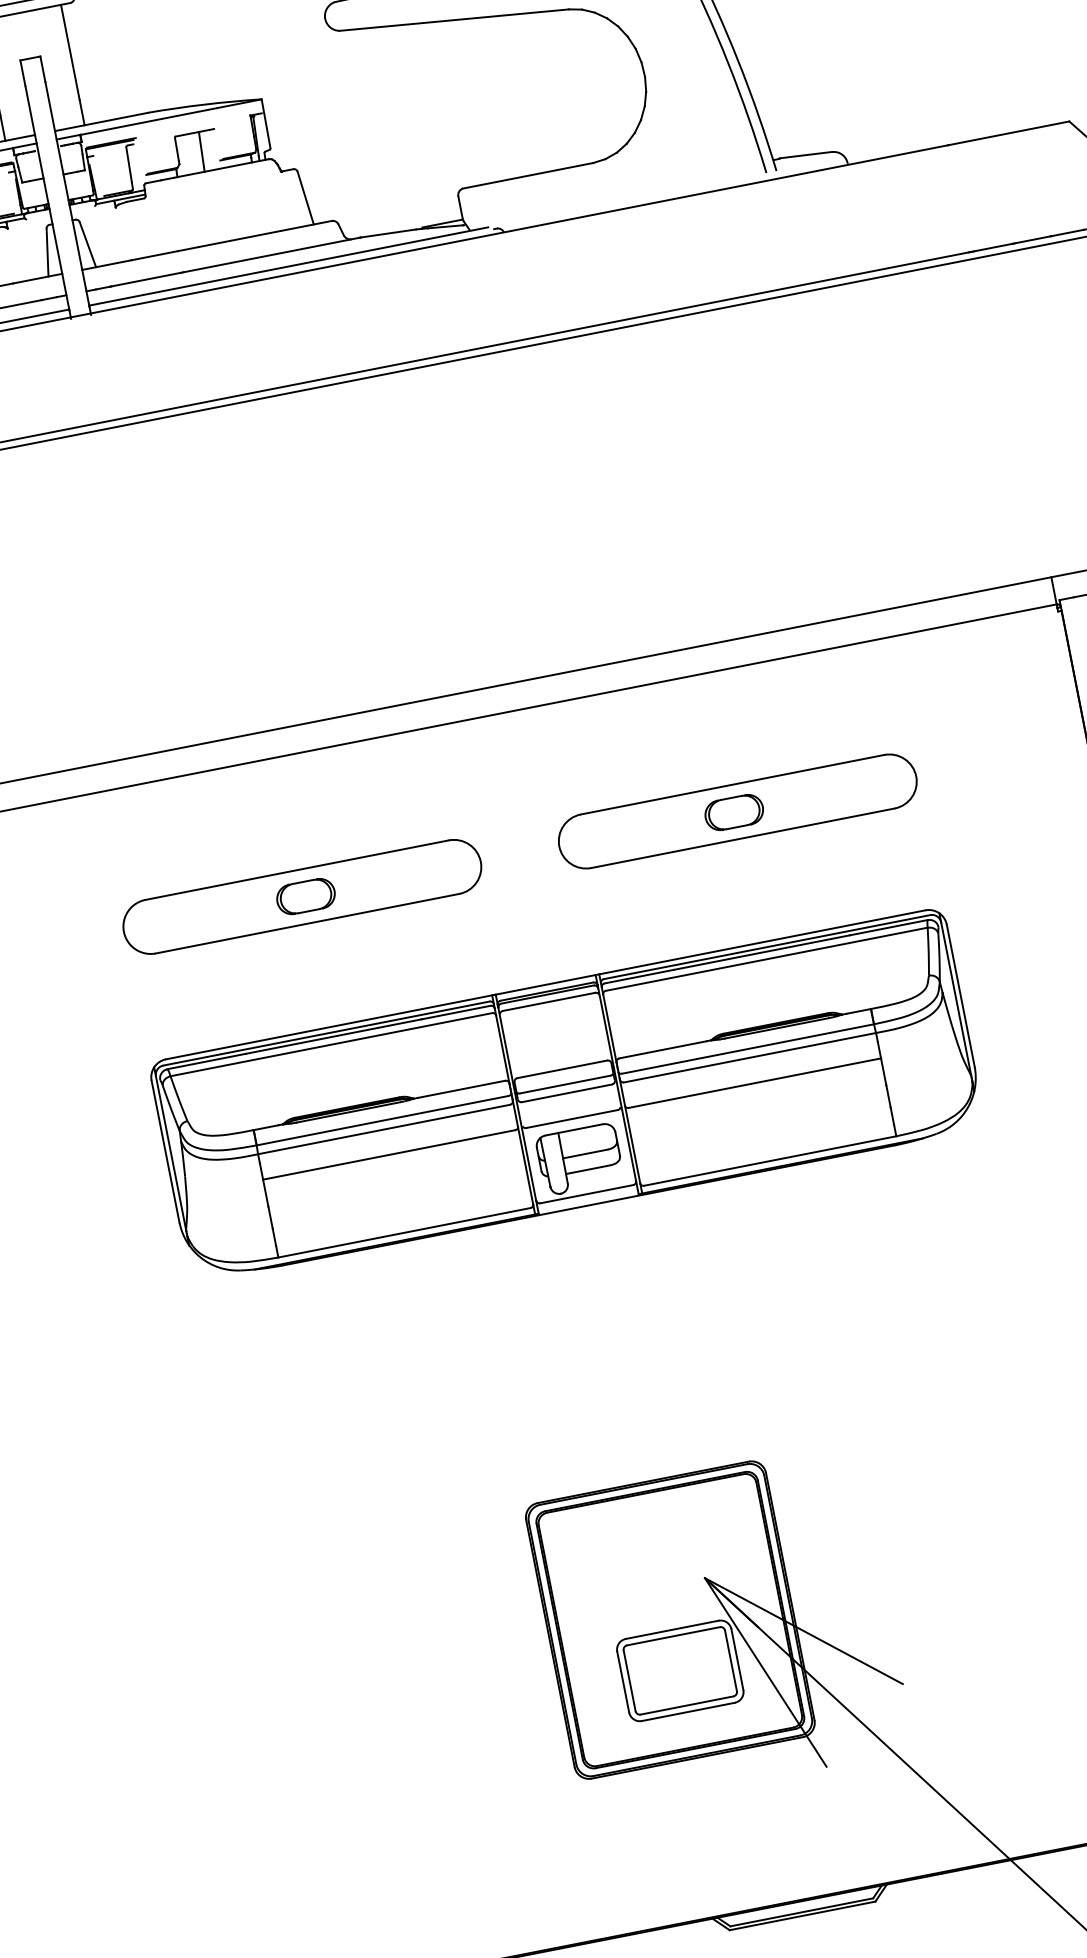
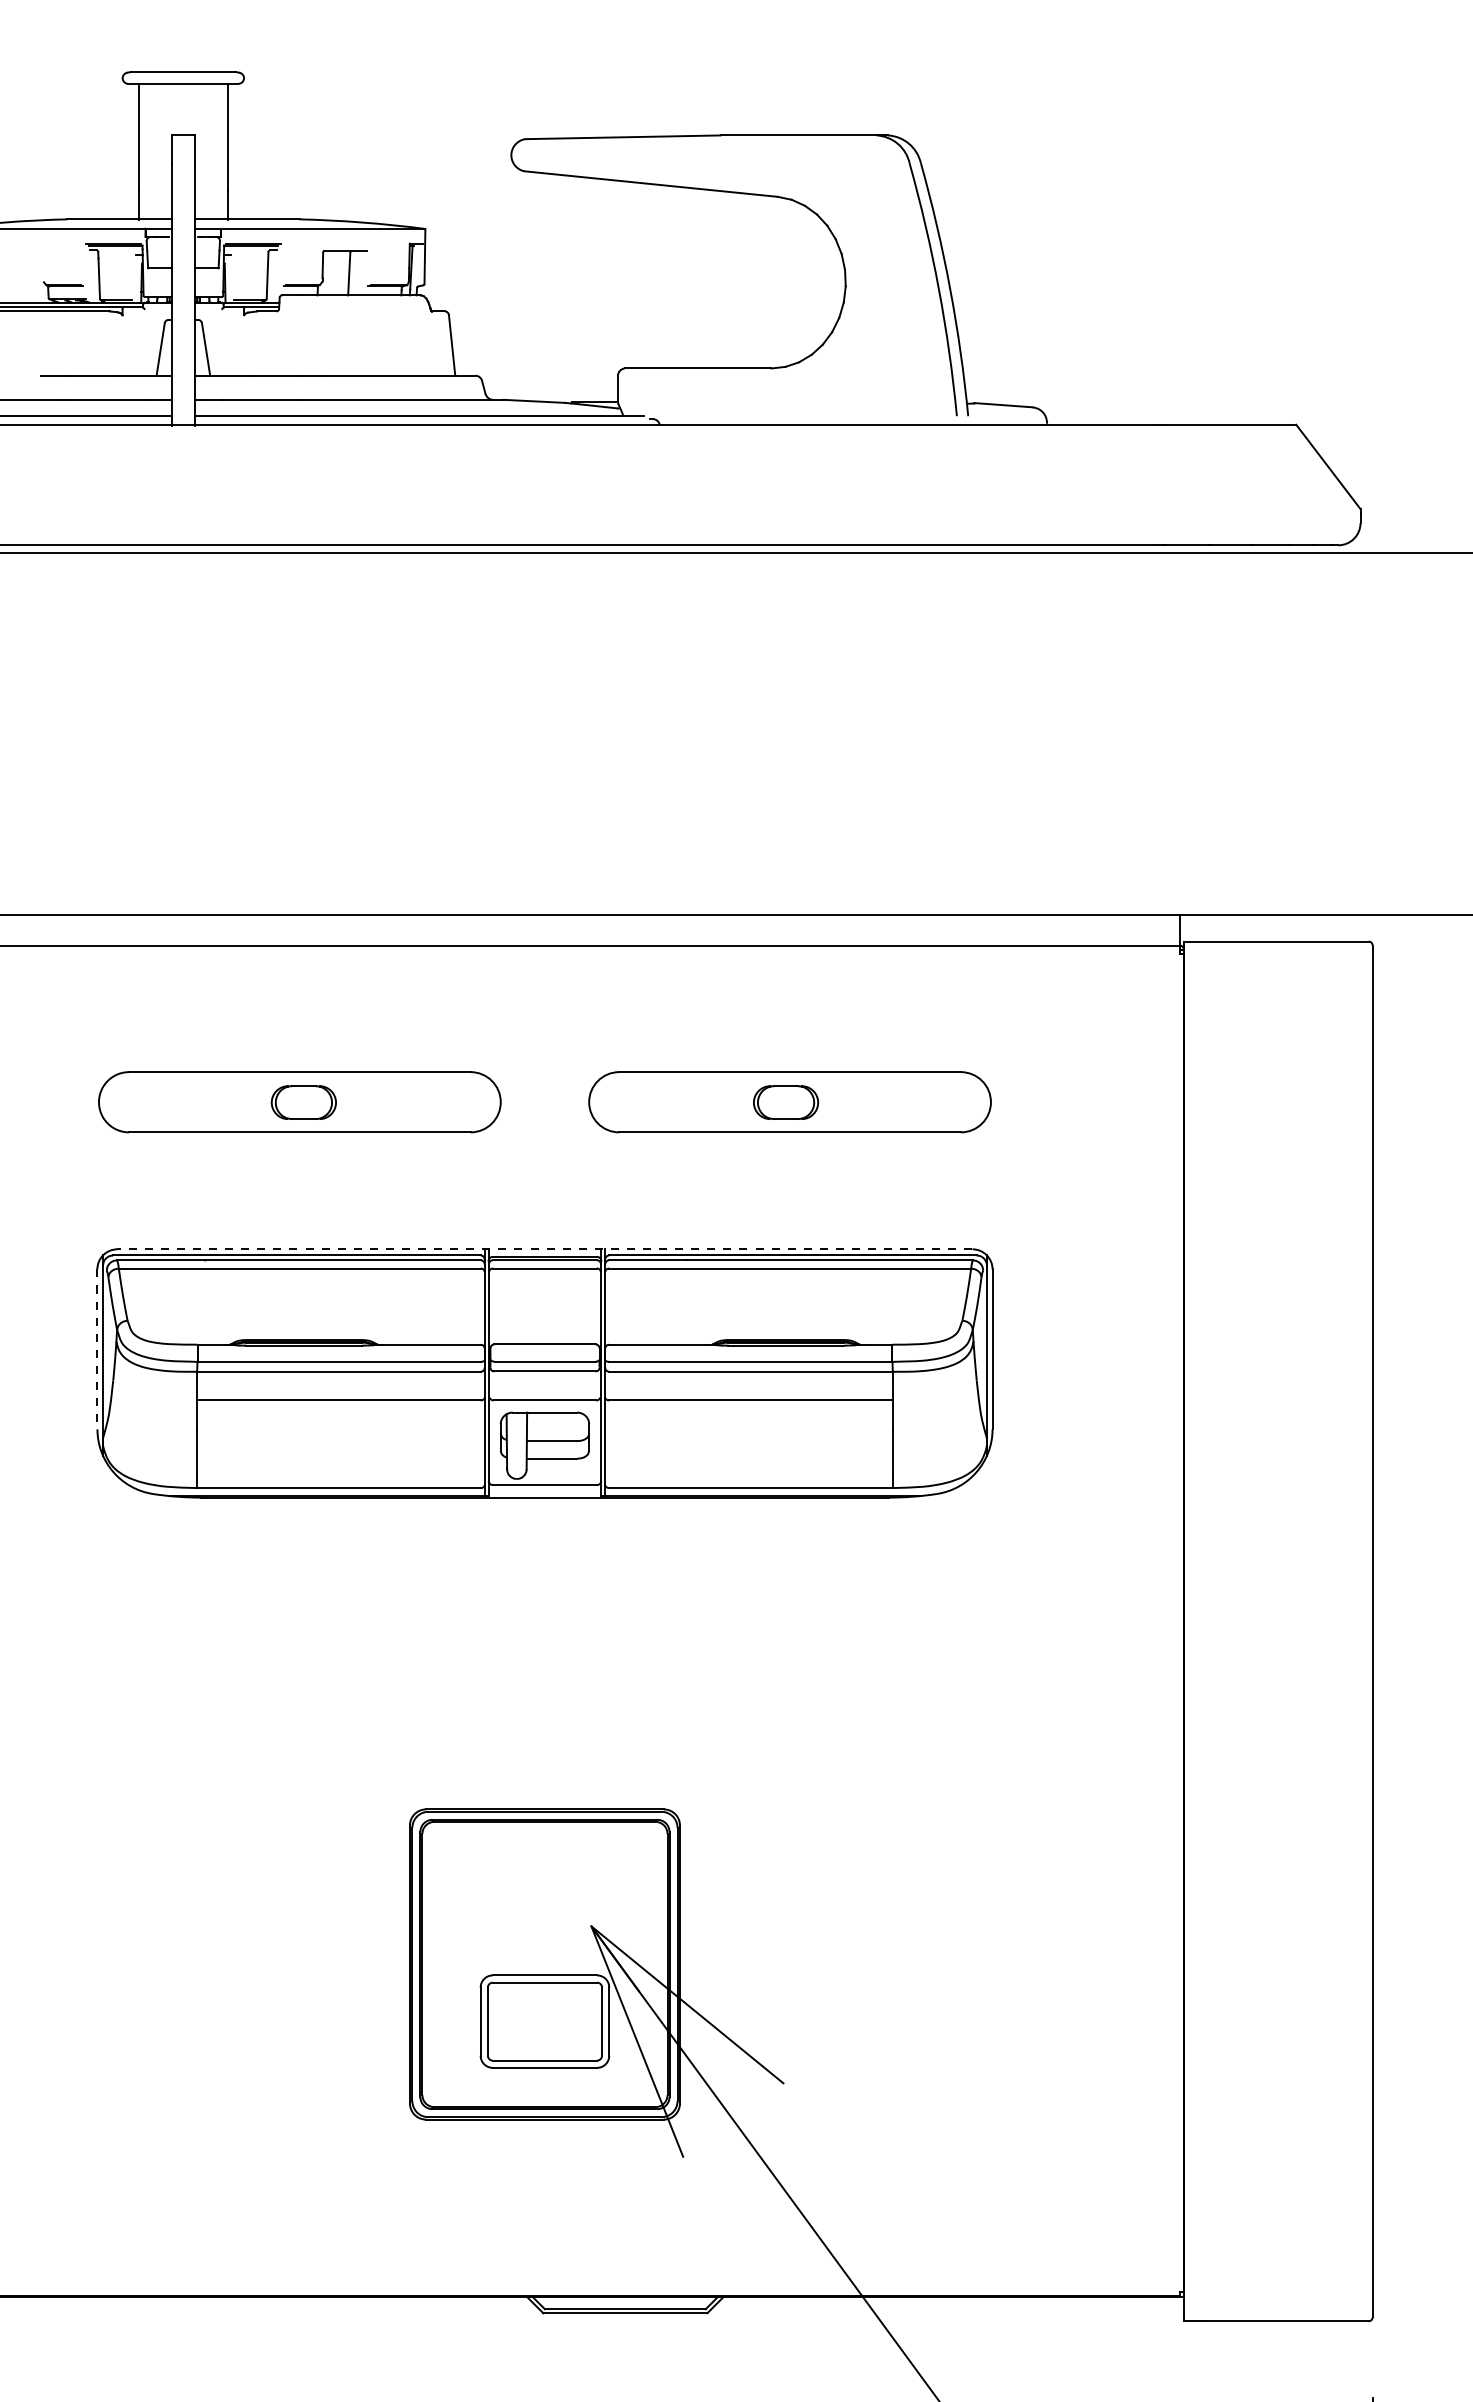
line: (545, 985) -> (544, 1249), solid -> dashed
line: (165, 1151) -> (97, 1349), solid -> dashed

